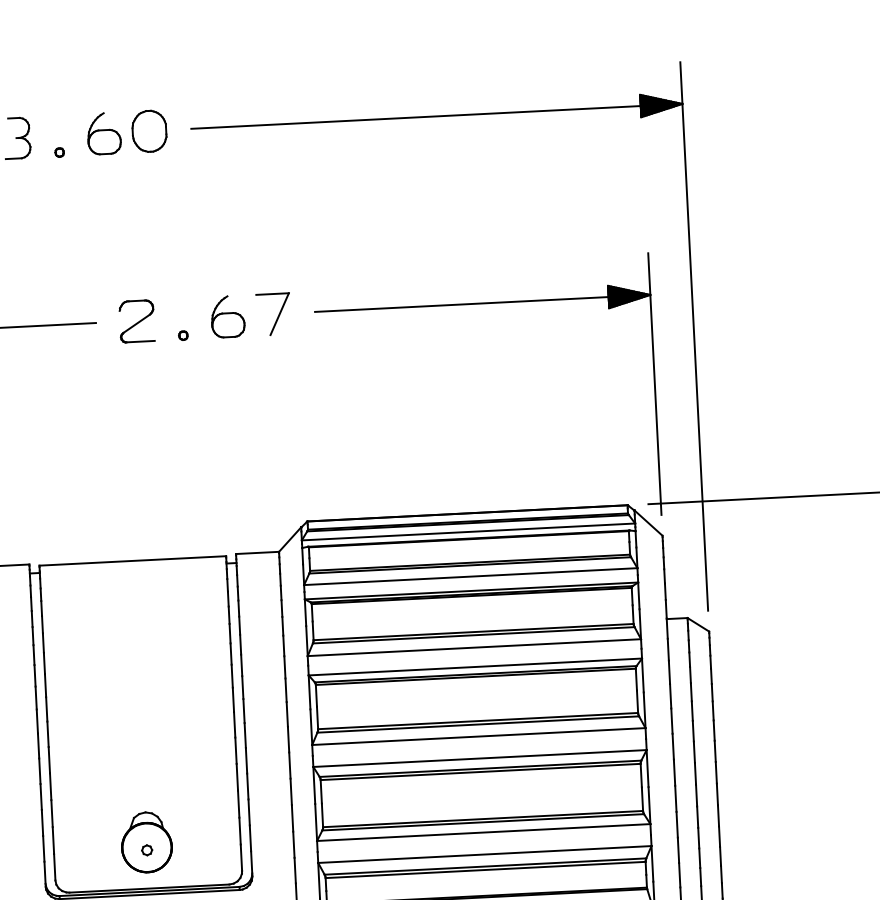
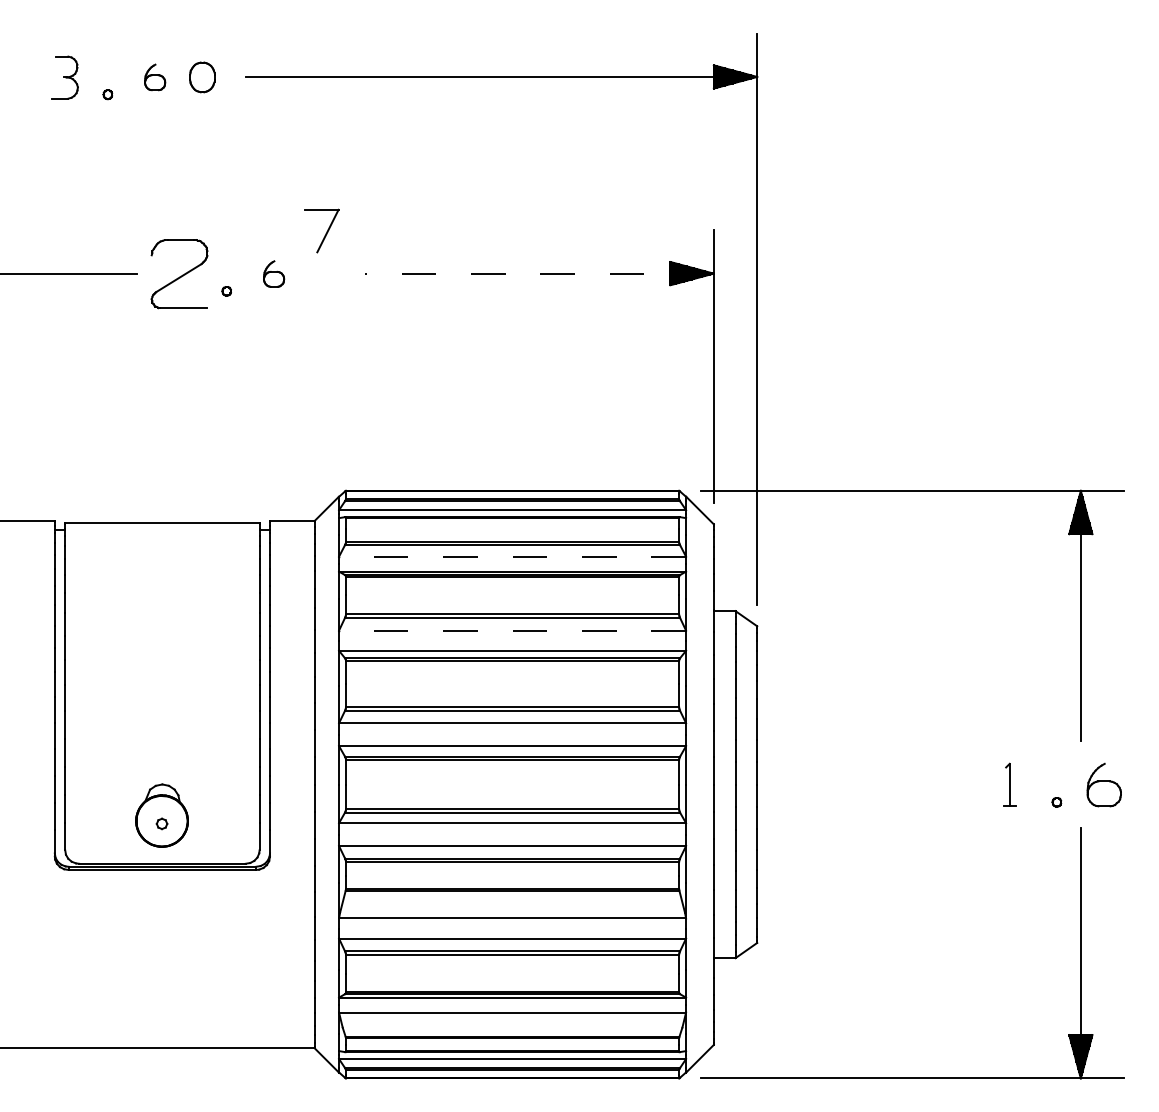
part: (149, 131) -> (202, 77), size x0.7
part: (103, 133) -> (154, 77), size x0.6
line: (482, 303) -> (539, 273), solid -> dashed
part: (273, 313) -> (321, 230), moved
part: (227, 316) -> (273, 273), size x0.6
part: (136, 320) -> (178, 273), size x1.6
line: (470, 576) -> (512, 556), solid -> dashed
line: (474, 647) -> (512, 630), solid -> dashed

